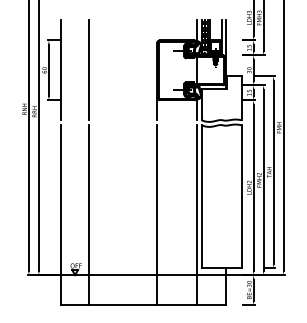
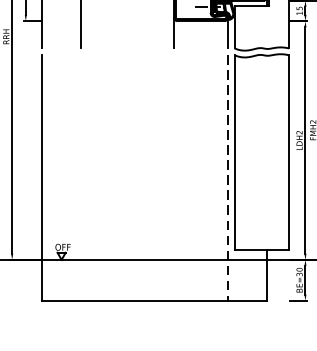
line: (89, 215) -> (81, 178), removed
line: (157, 215) -> (174, 178), removed
line: (197, 215) -> (228, 178), solid -> dashed

